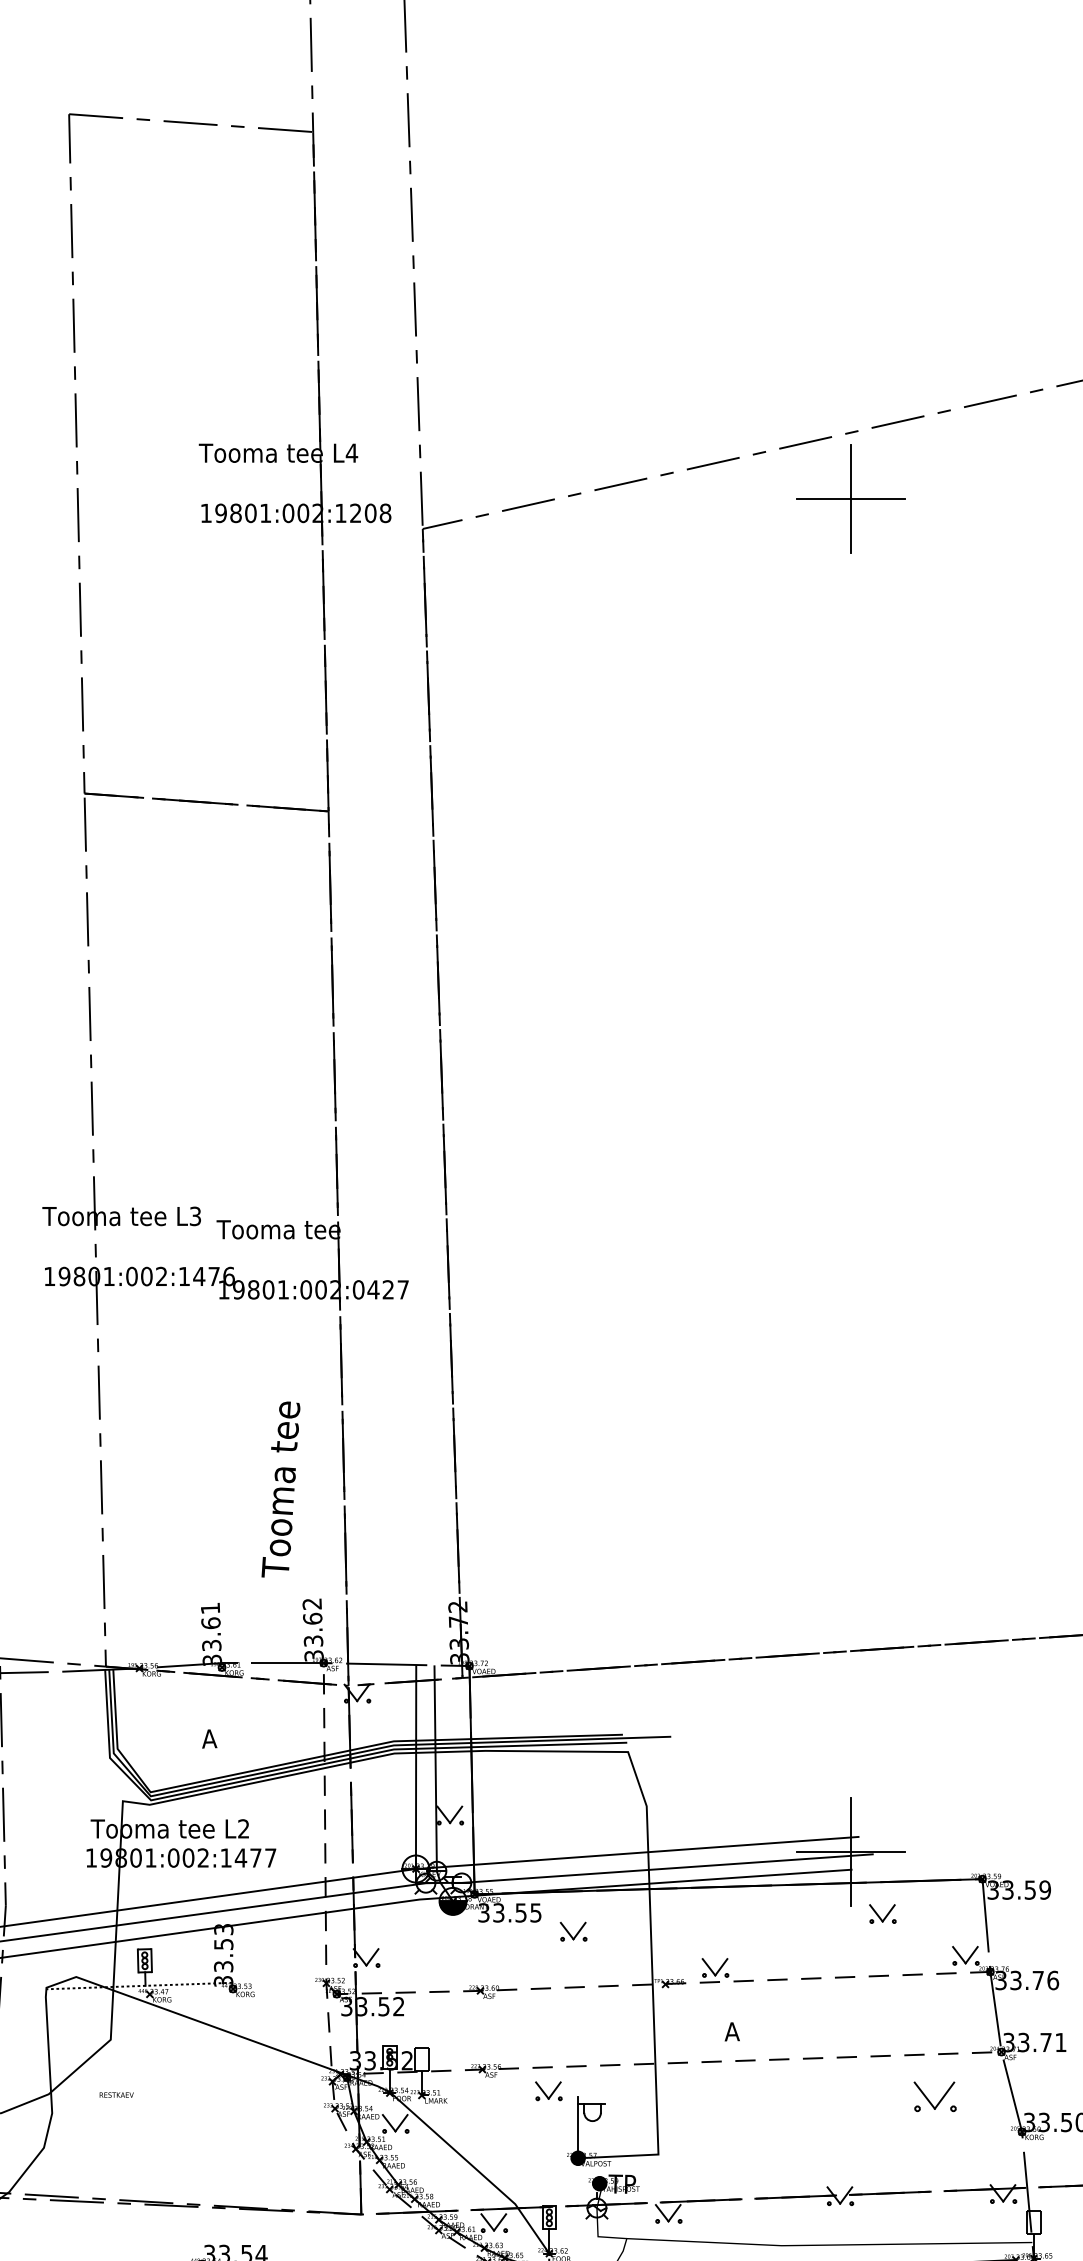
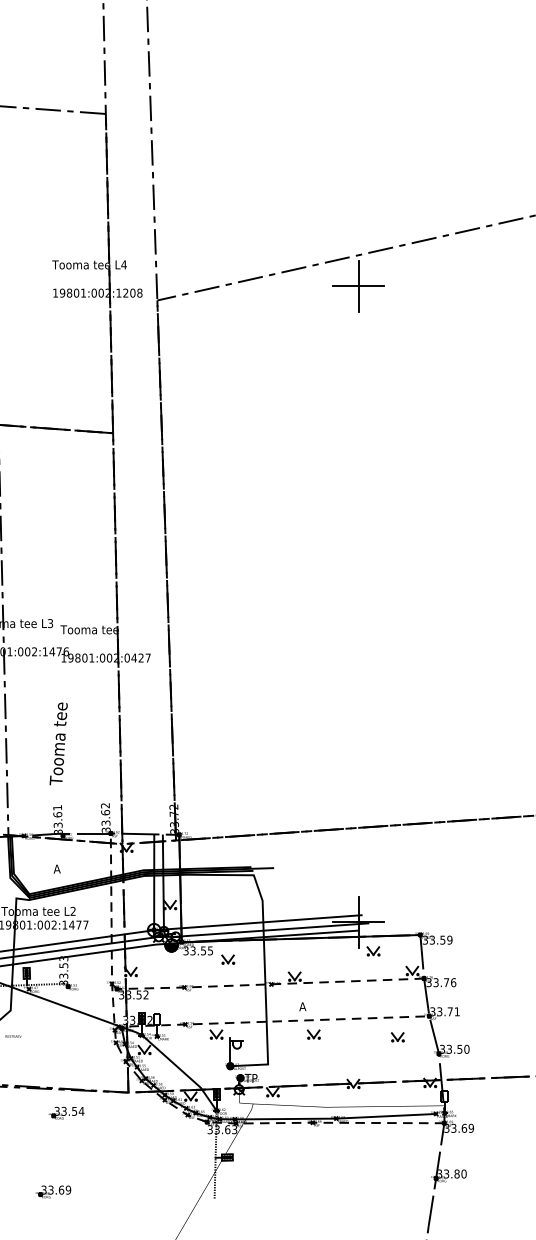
text: (280, 1488) -> (58, 743), moved
part: (755, 2090) -> (313, 1034), added
part: (933, 2097) -> (397, 1037), size x0.62

